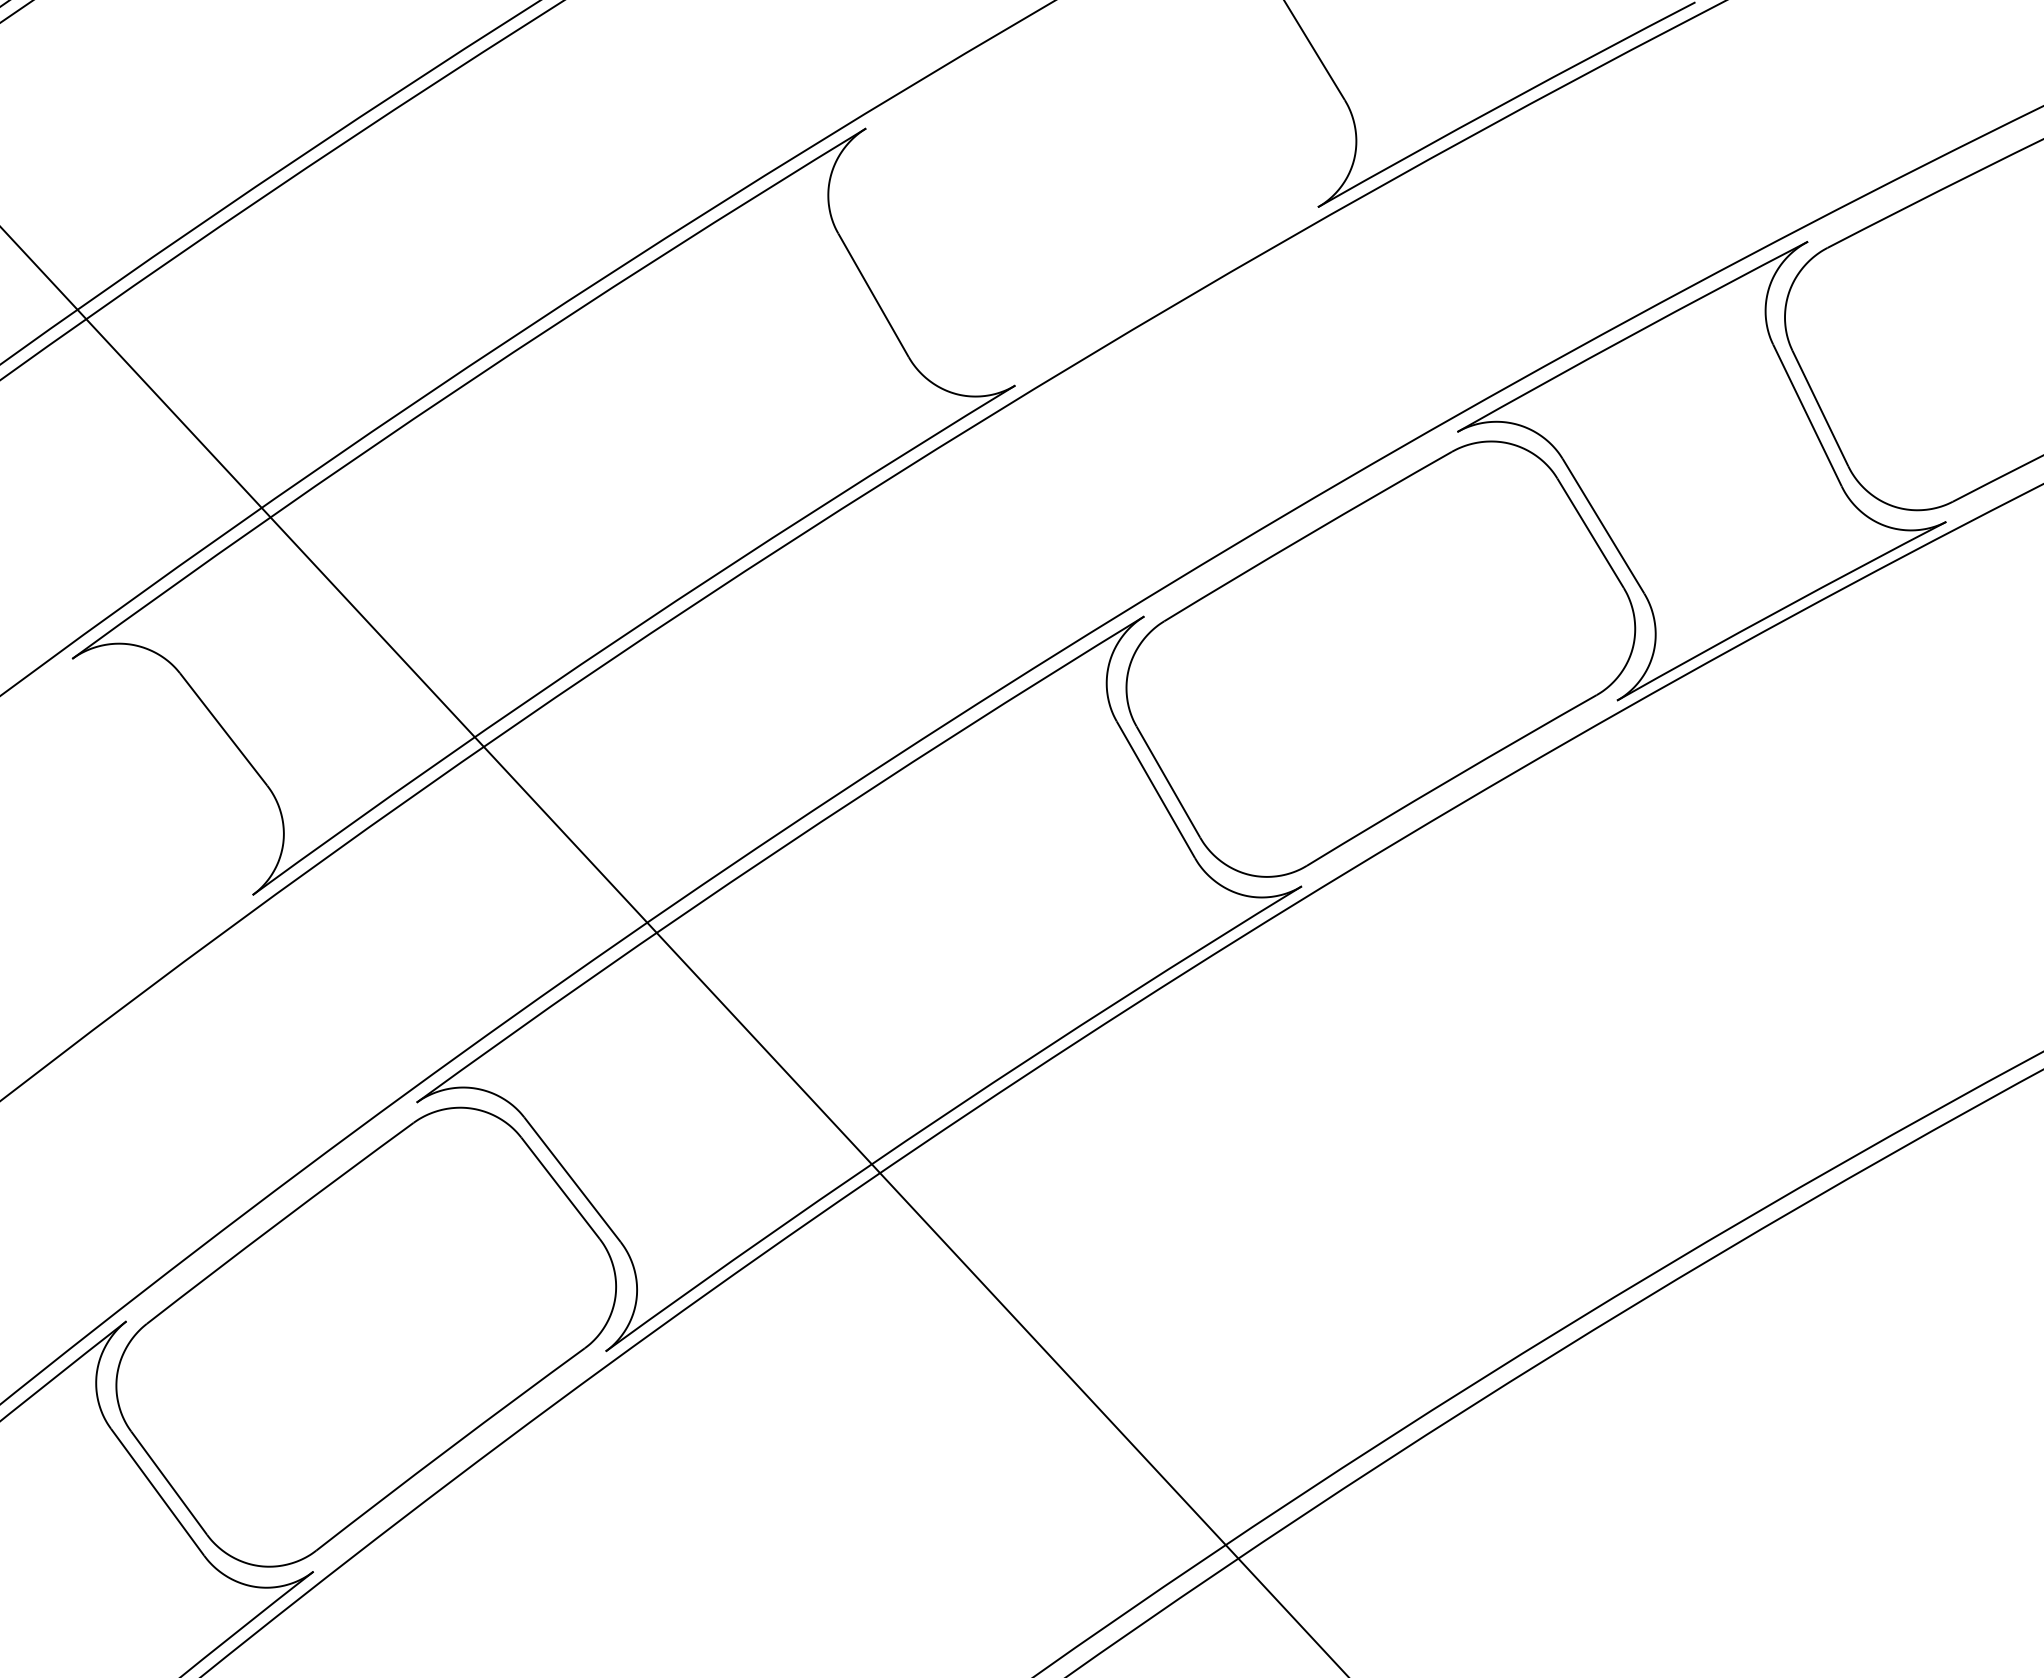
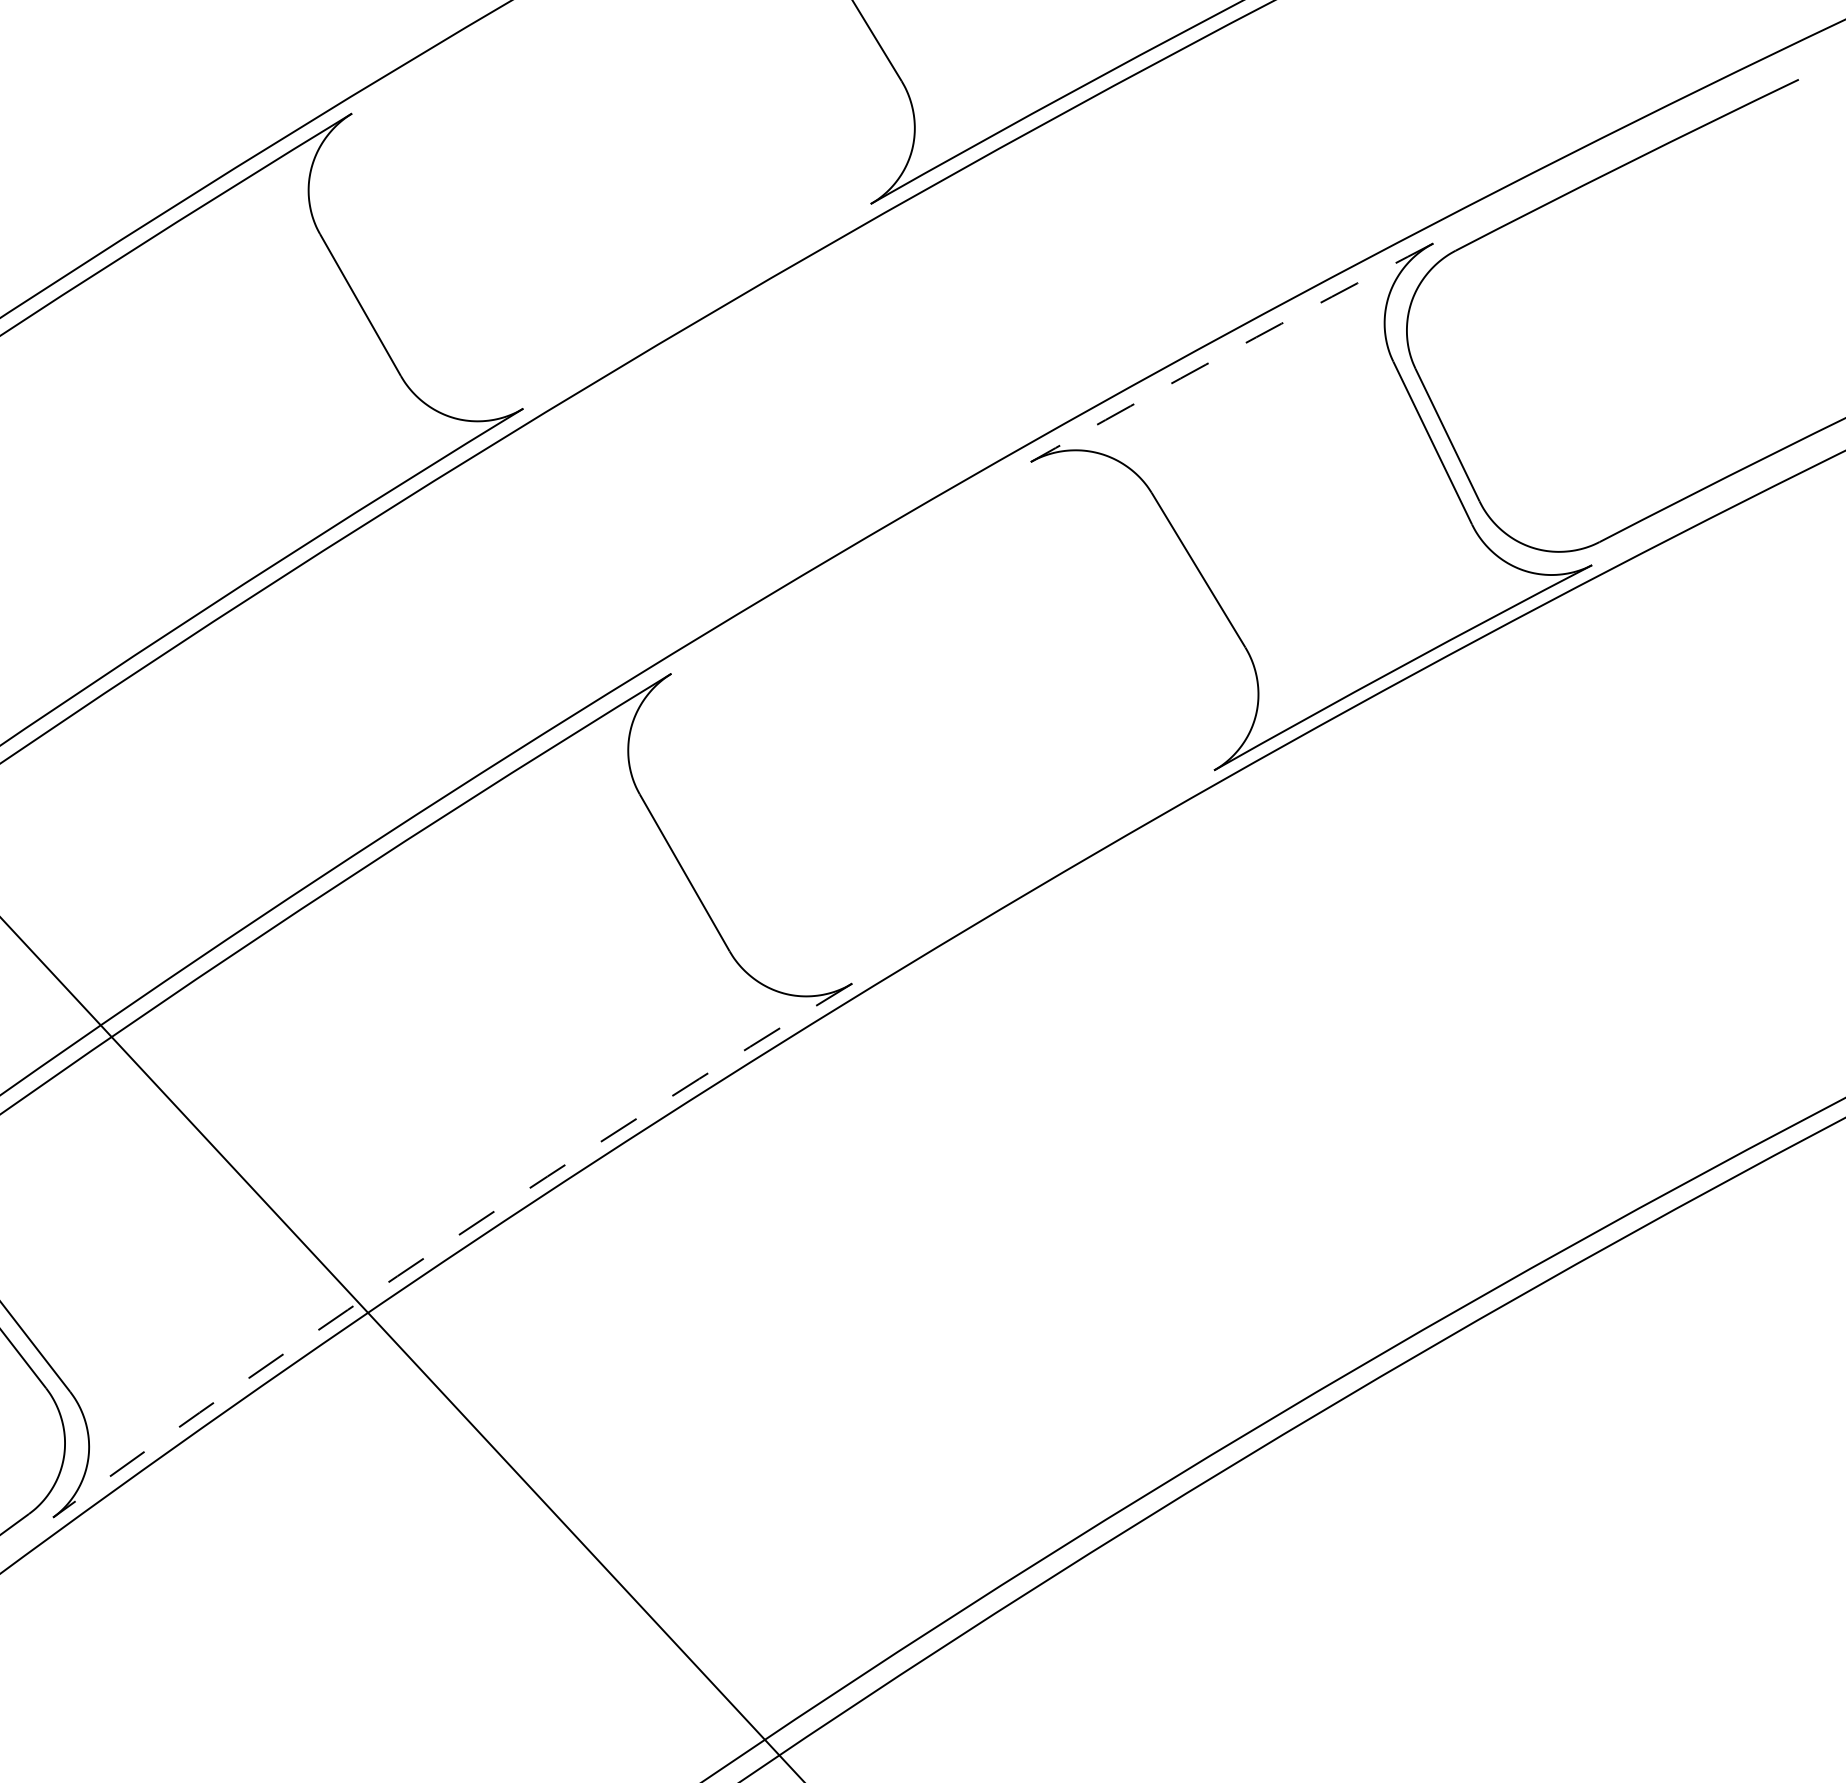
arc: (1631, 335) -> (1230, 351), solid -> dashed
part: (1380, 658) -> (942, 722), removed
arc: (949, 1112) -> (447, 1243), solid -> dashed

